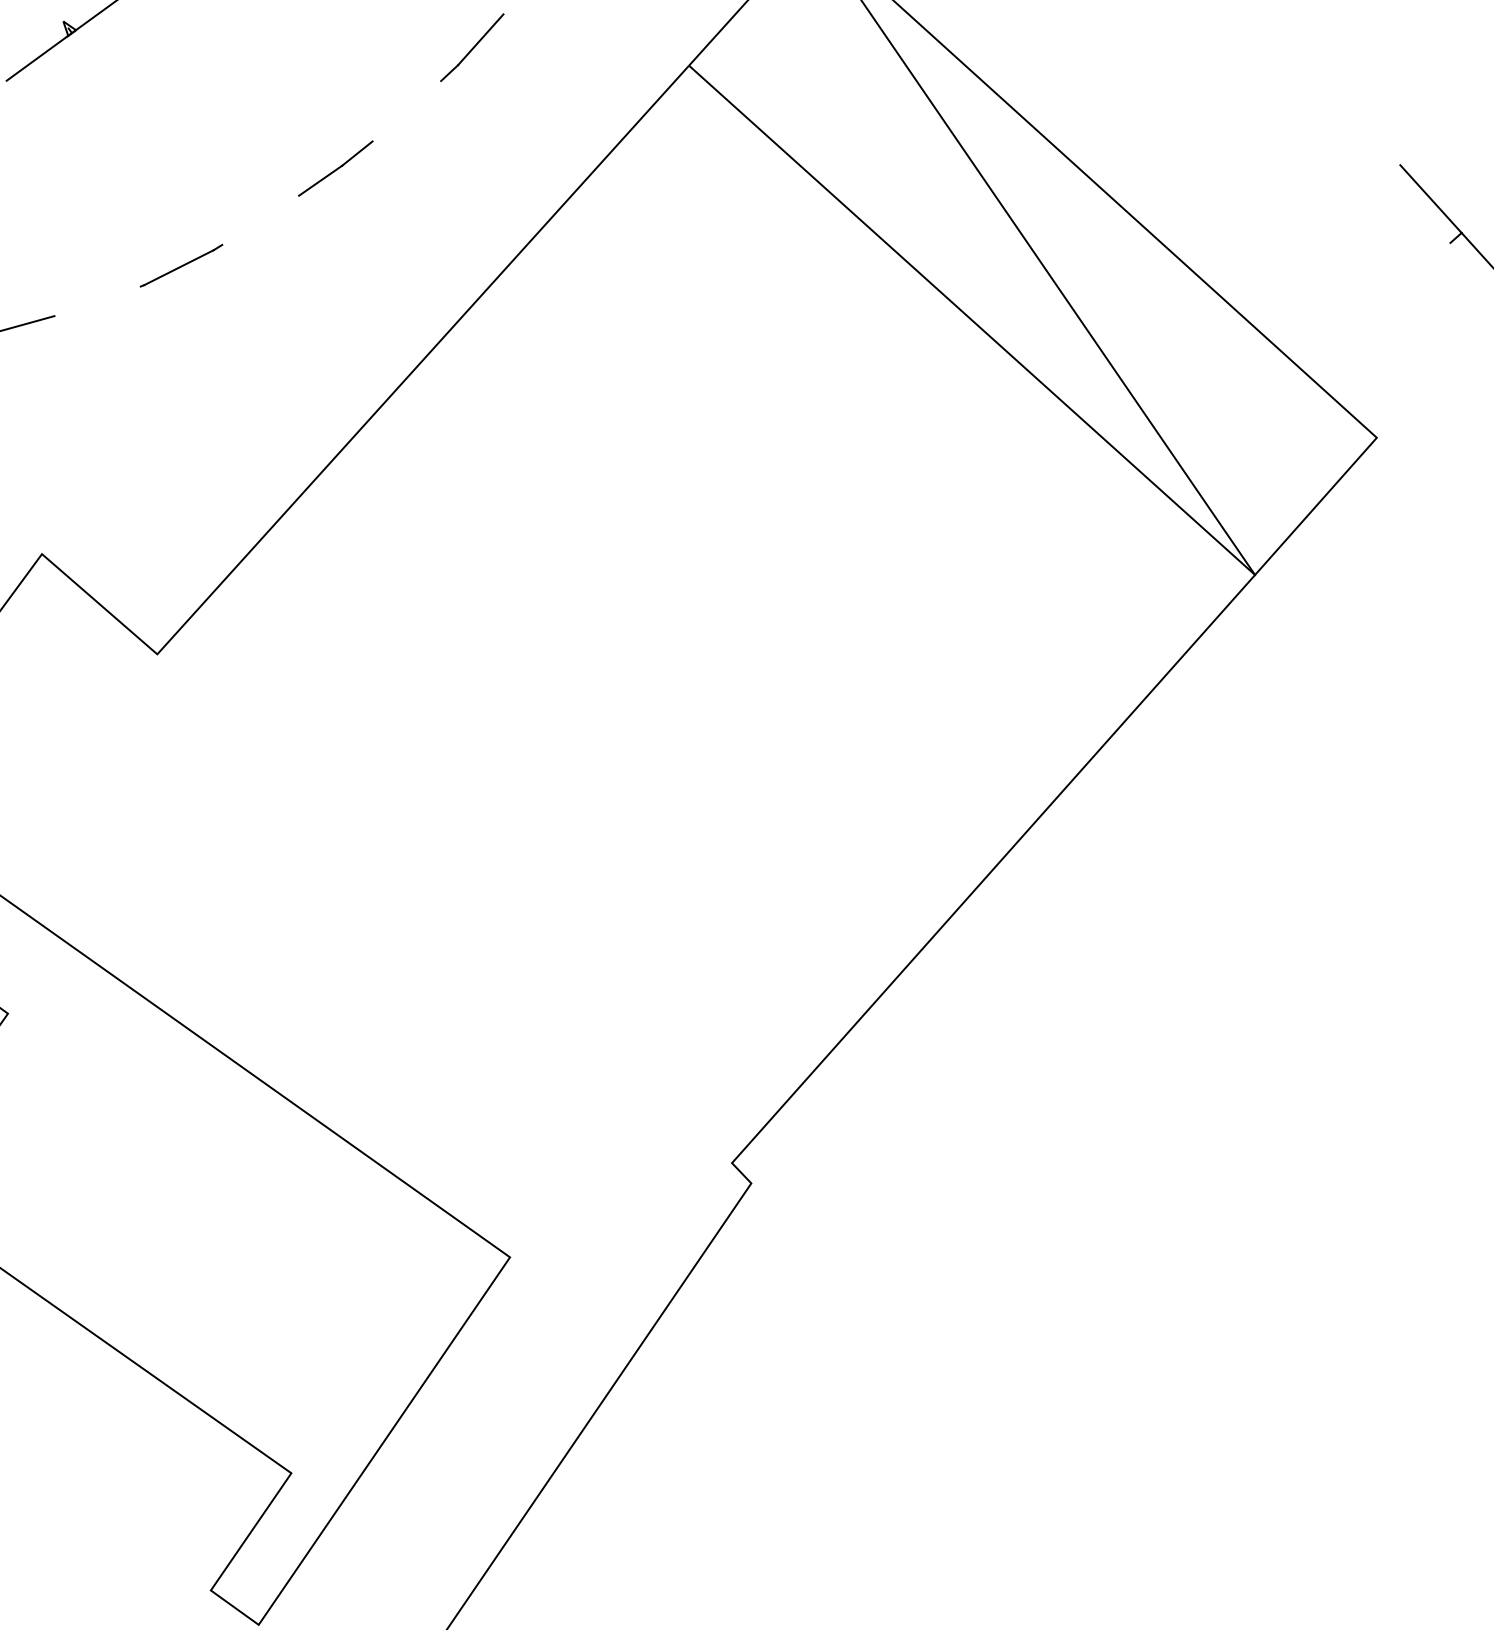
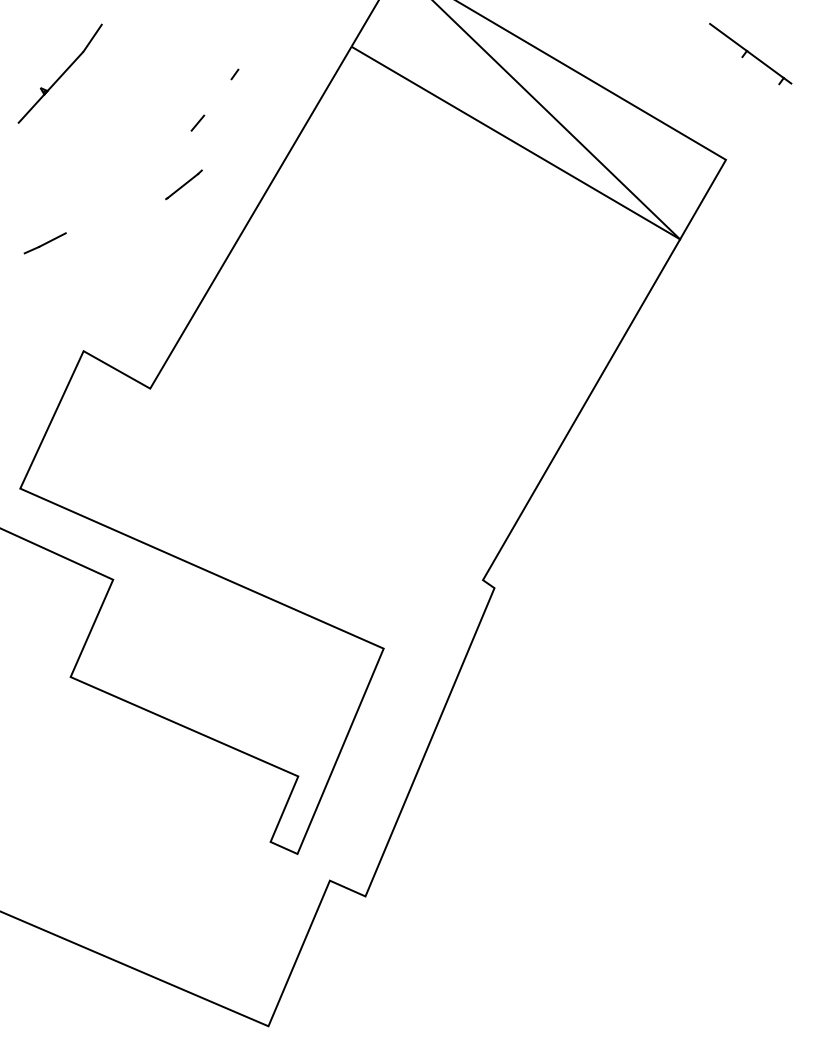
line: (480, 38) -> (246, 54), removed
line: (320, 179) -> (182, 139), removed
line: (180, 264) -> (183, 184), moved

